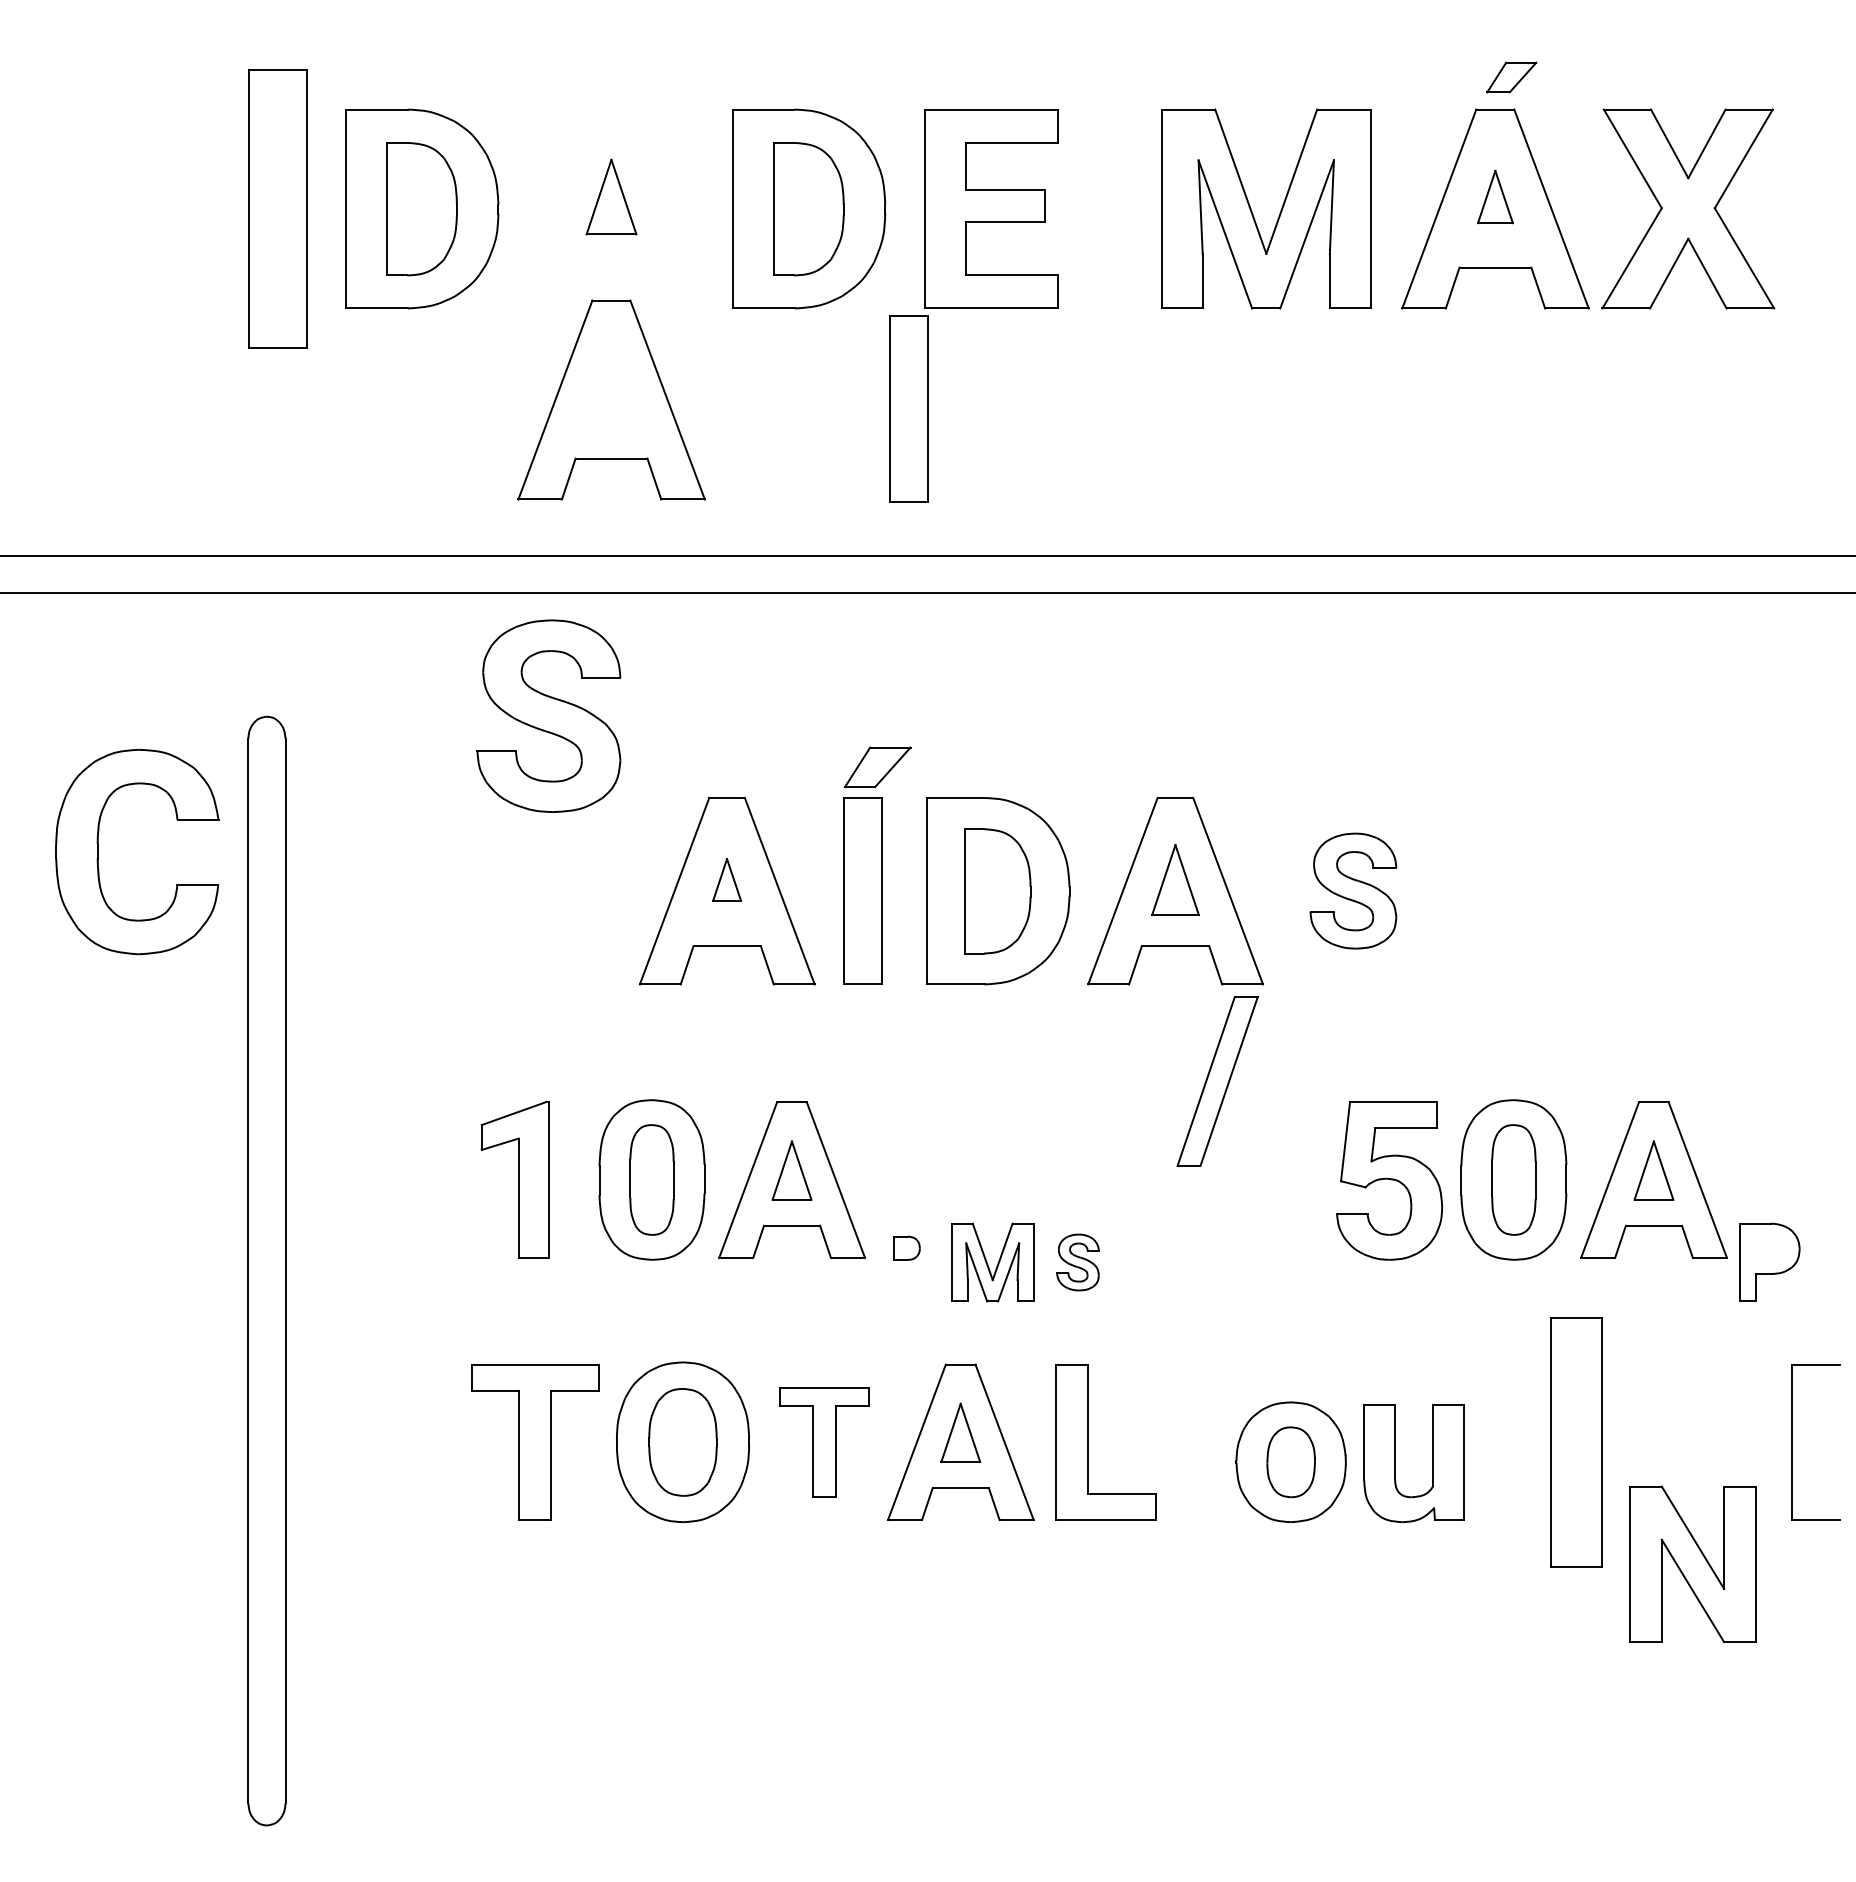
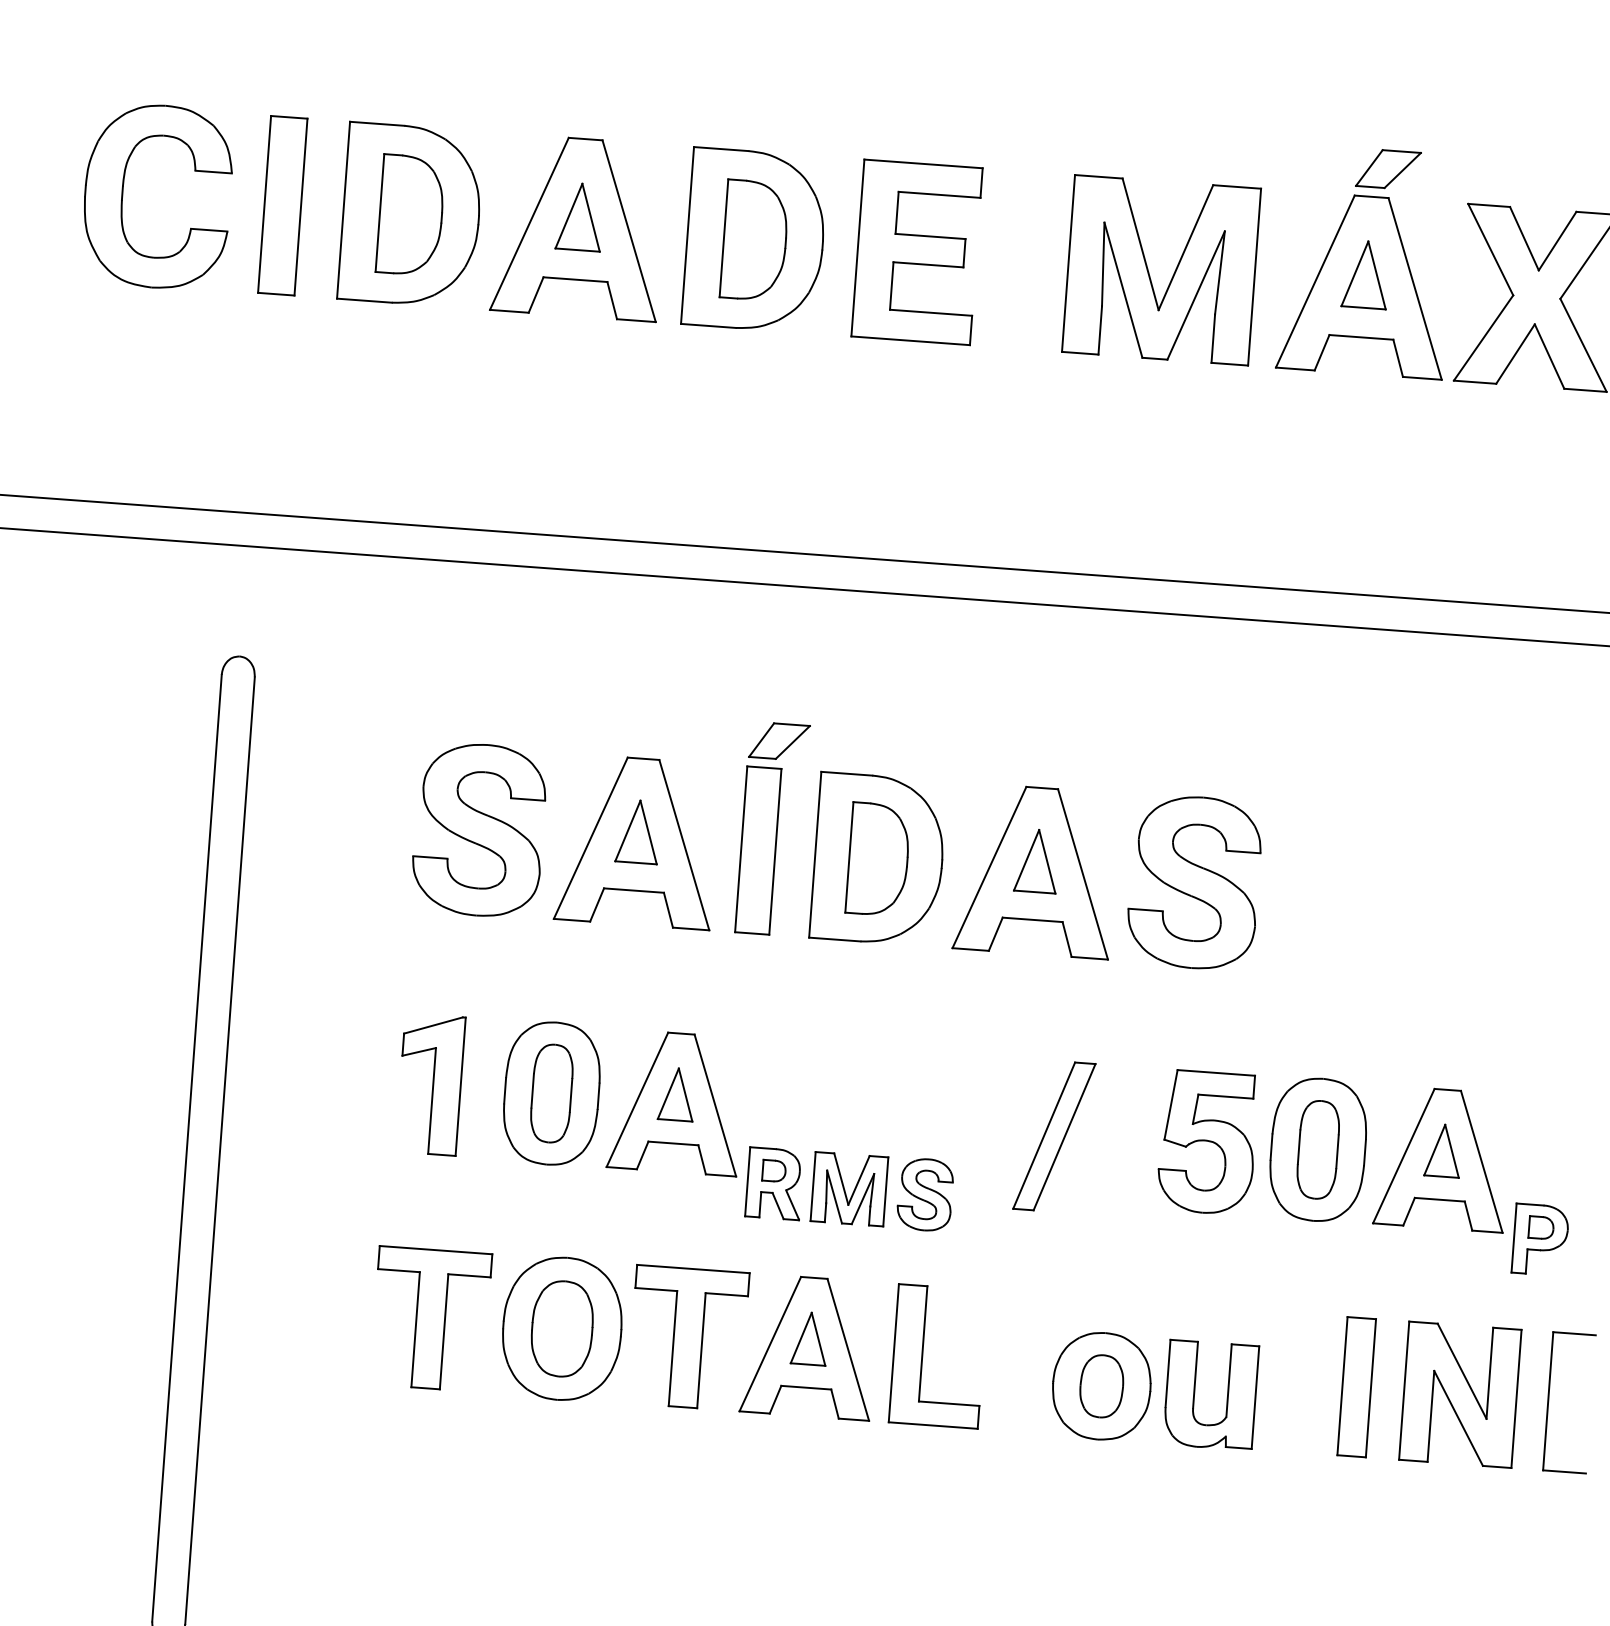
part: (1511, 77) -> (1388, 169), size x1.43
part: (1495, 196) -> (1366, 274), size x1.43
part: (278, 208) -> (283, 205), size x0.71
part: (611, 399) -> (579, 227), moved
part: (908, 408) -> (830, 424), removed
part: (548, 715) -> (478, 829), moved
part: (98, 851) -> (123, 193), moved
part: (726, 879) -> (637, 831), size x1.67
part: (1353, 890) -> (1194, 881), size x1.67
part: (1217, 1081) -> (1054, 1136), moved
part: (1769, 1248) -> (1541, 1227), added
part: (908, 1262) -> (774, 1183), added
part: (1077, 1262) -> (924, 1194), size x1.43
part: (824, 1442) -> (688, 1338), size x1.43
part: (1575, 1442) -> (1355, 1387), size x0.62
part: (1692, 1563) -> (1460, 1394), moved

